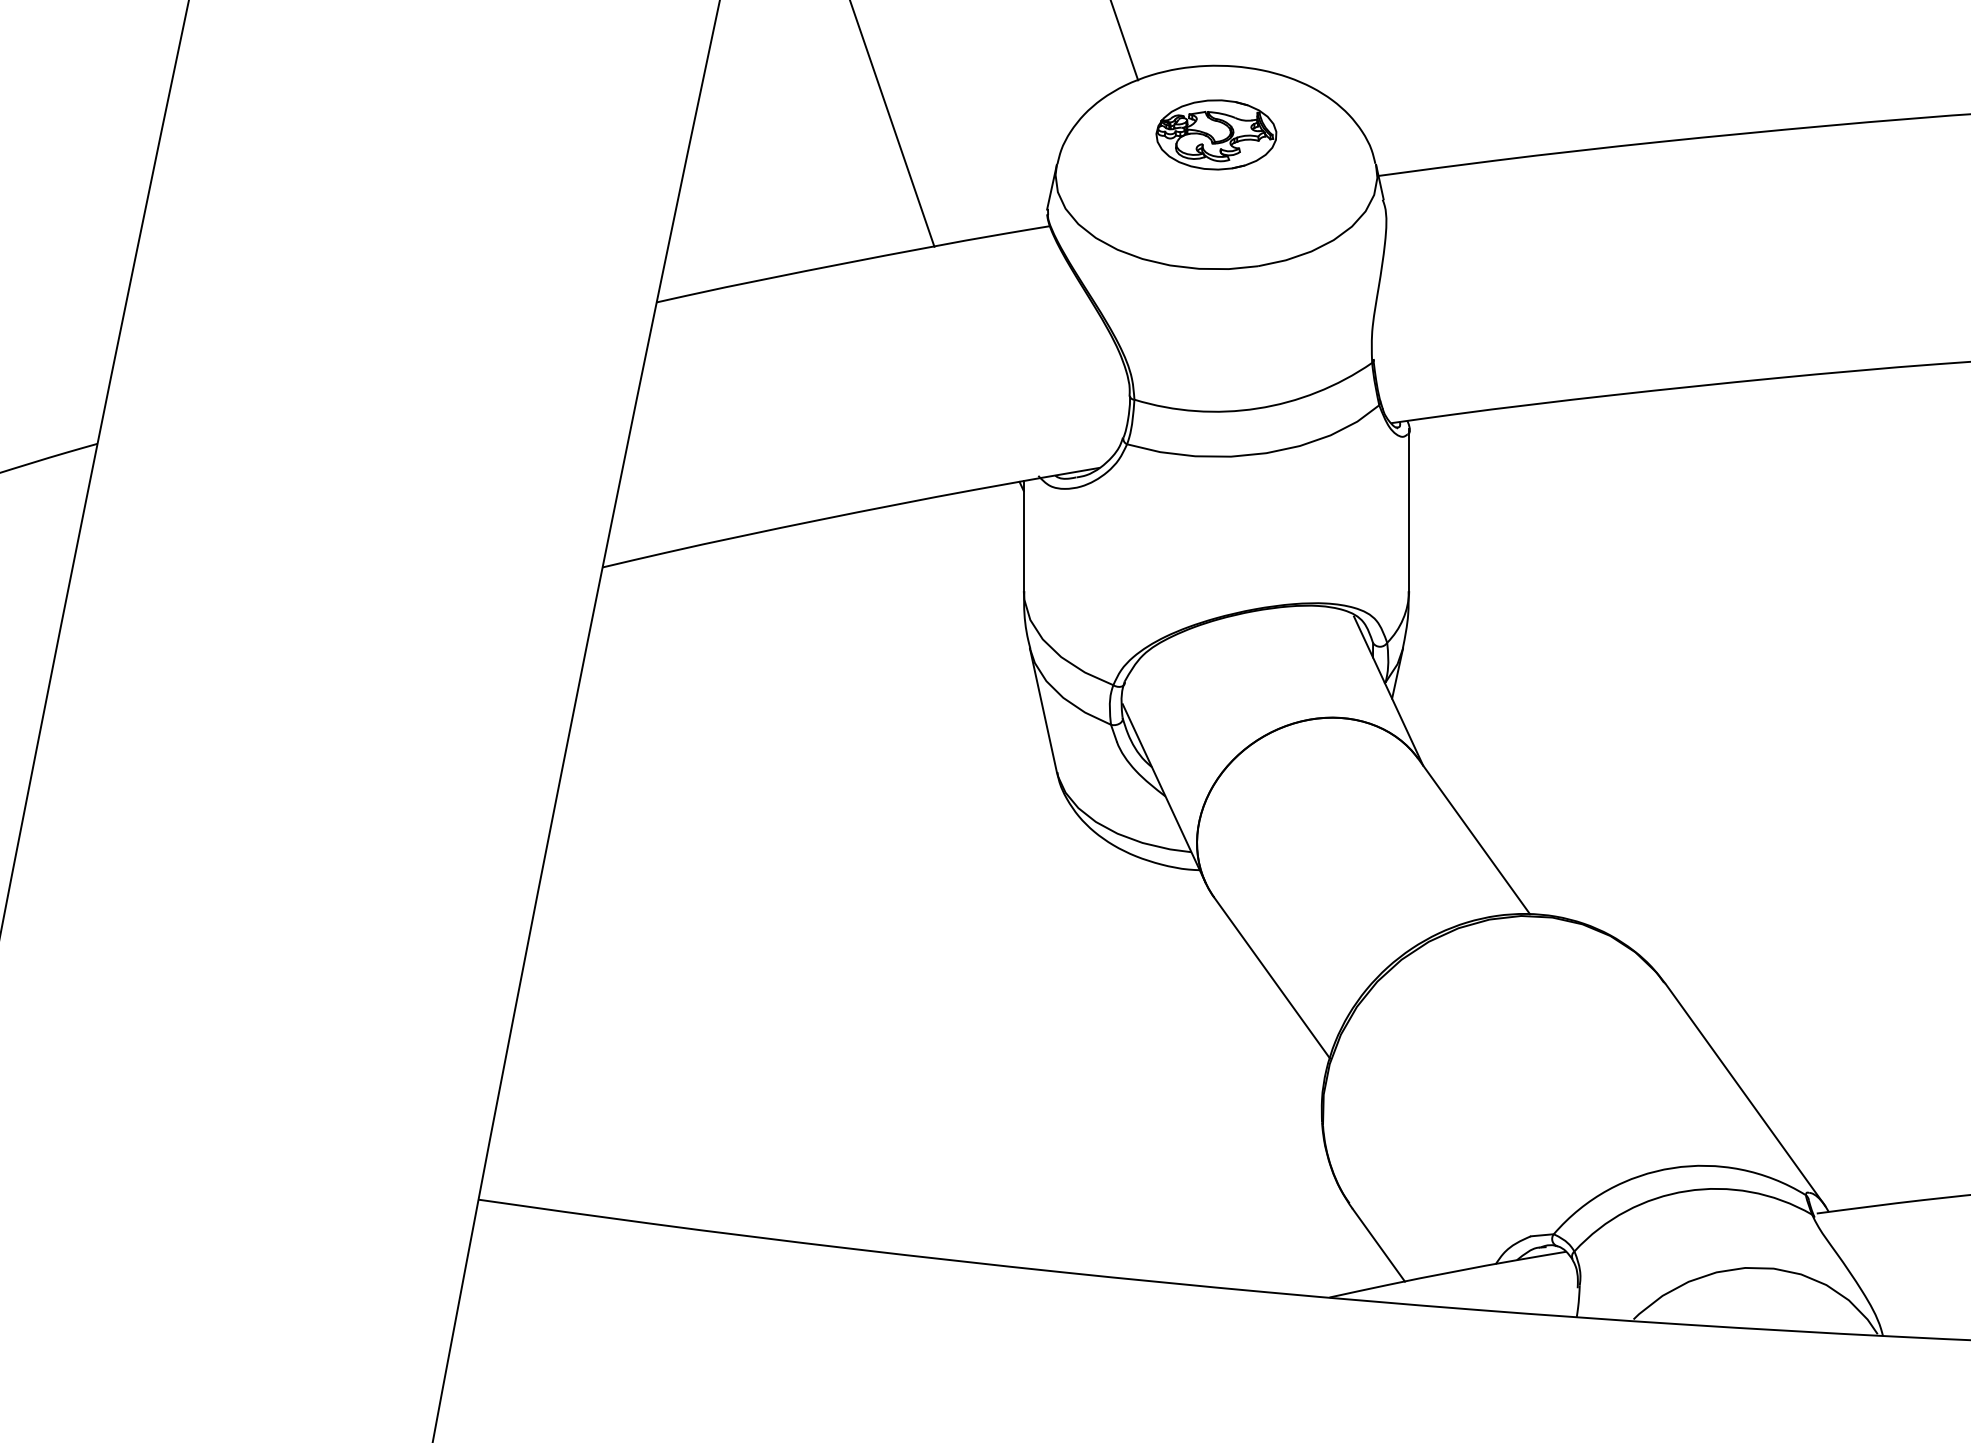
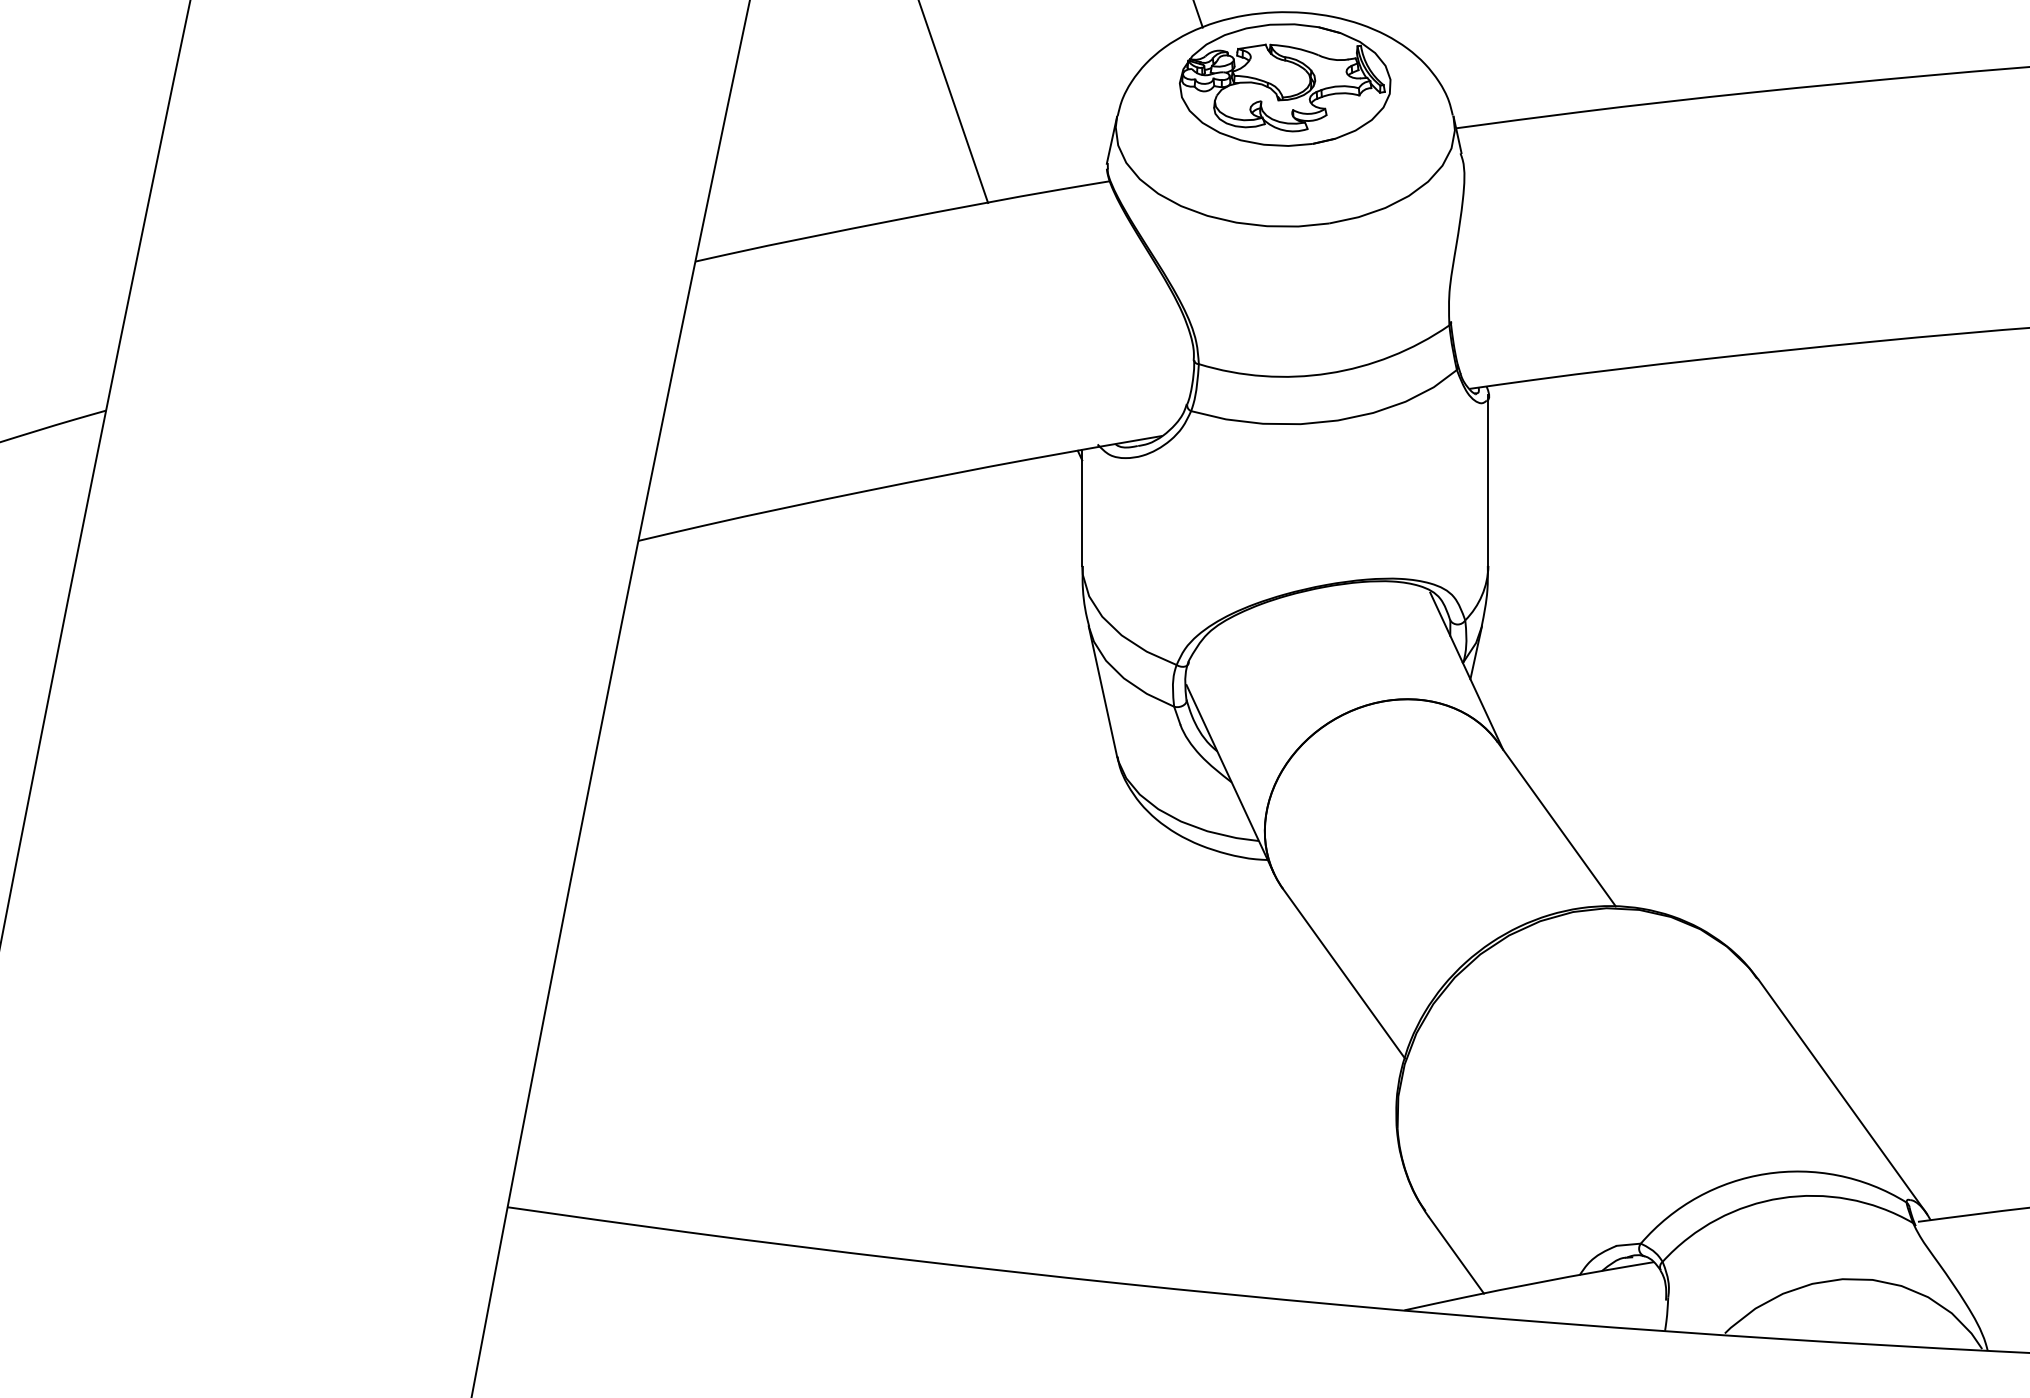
part: (1216, 134) -> (1285, 84), size x1.67

